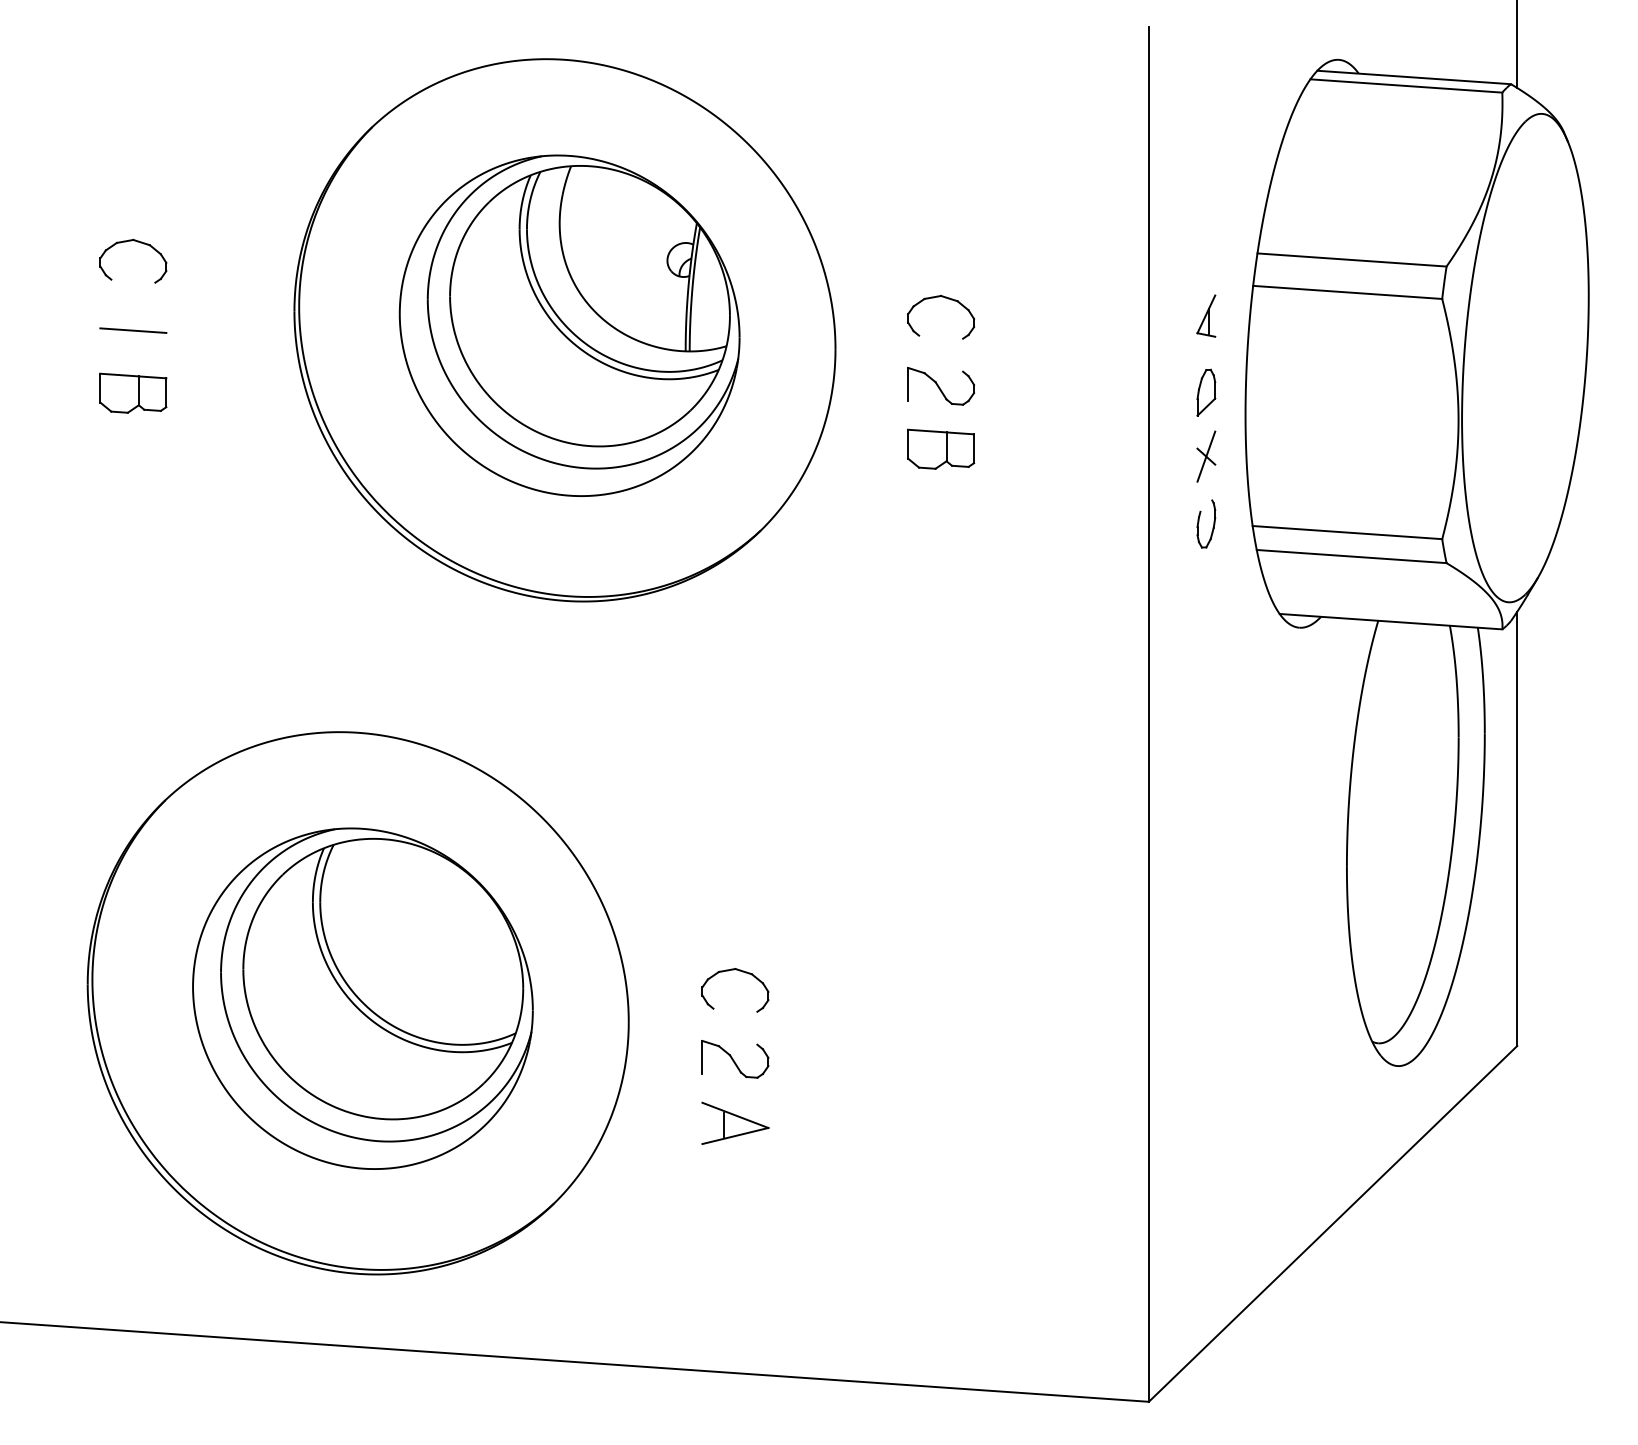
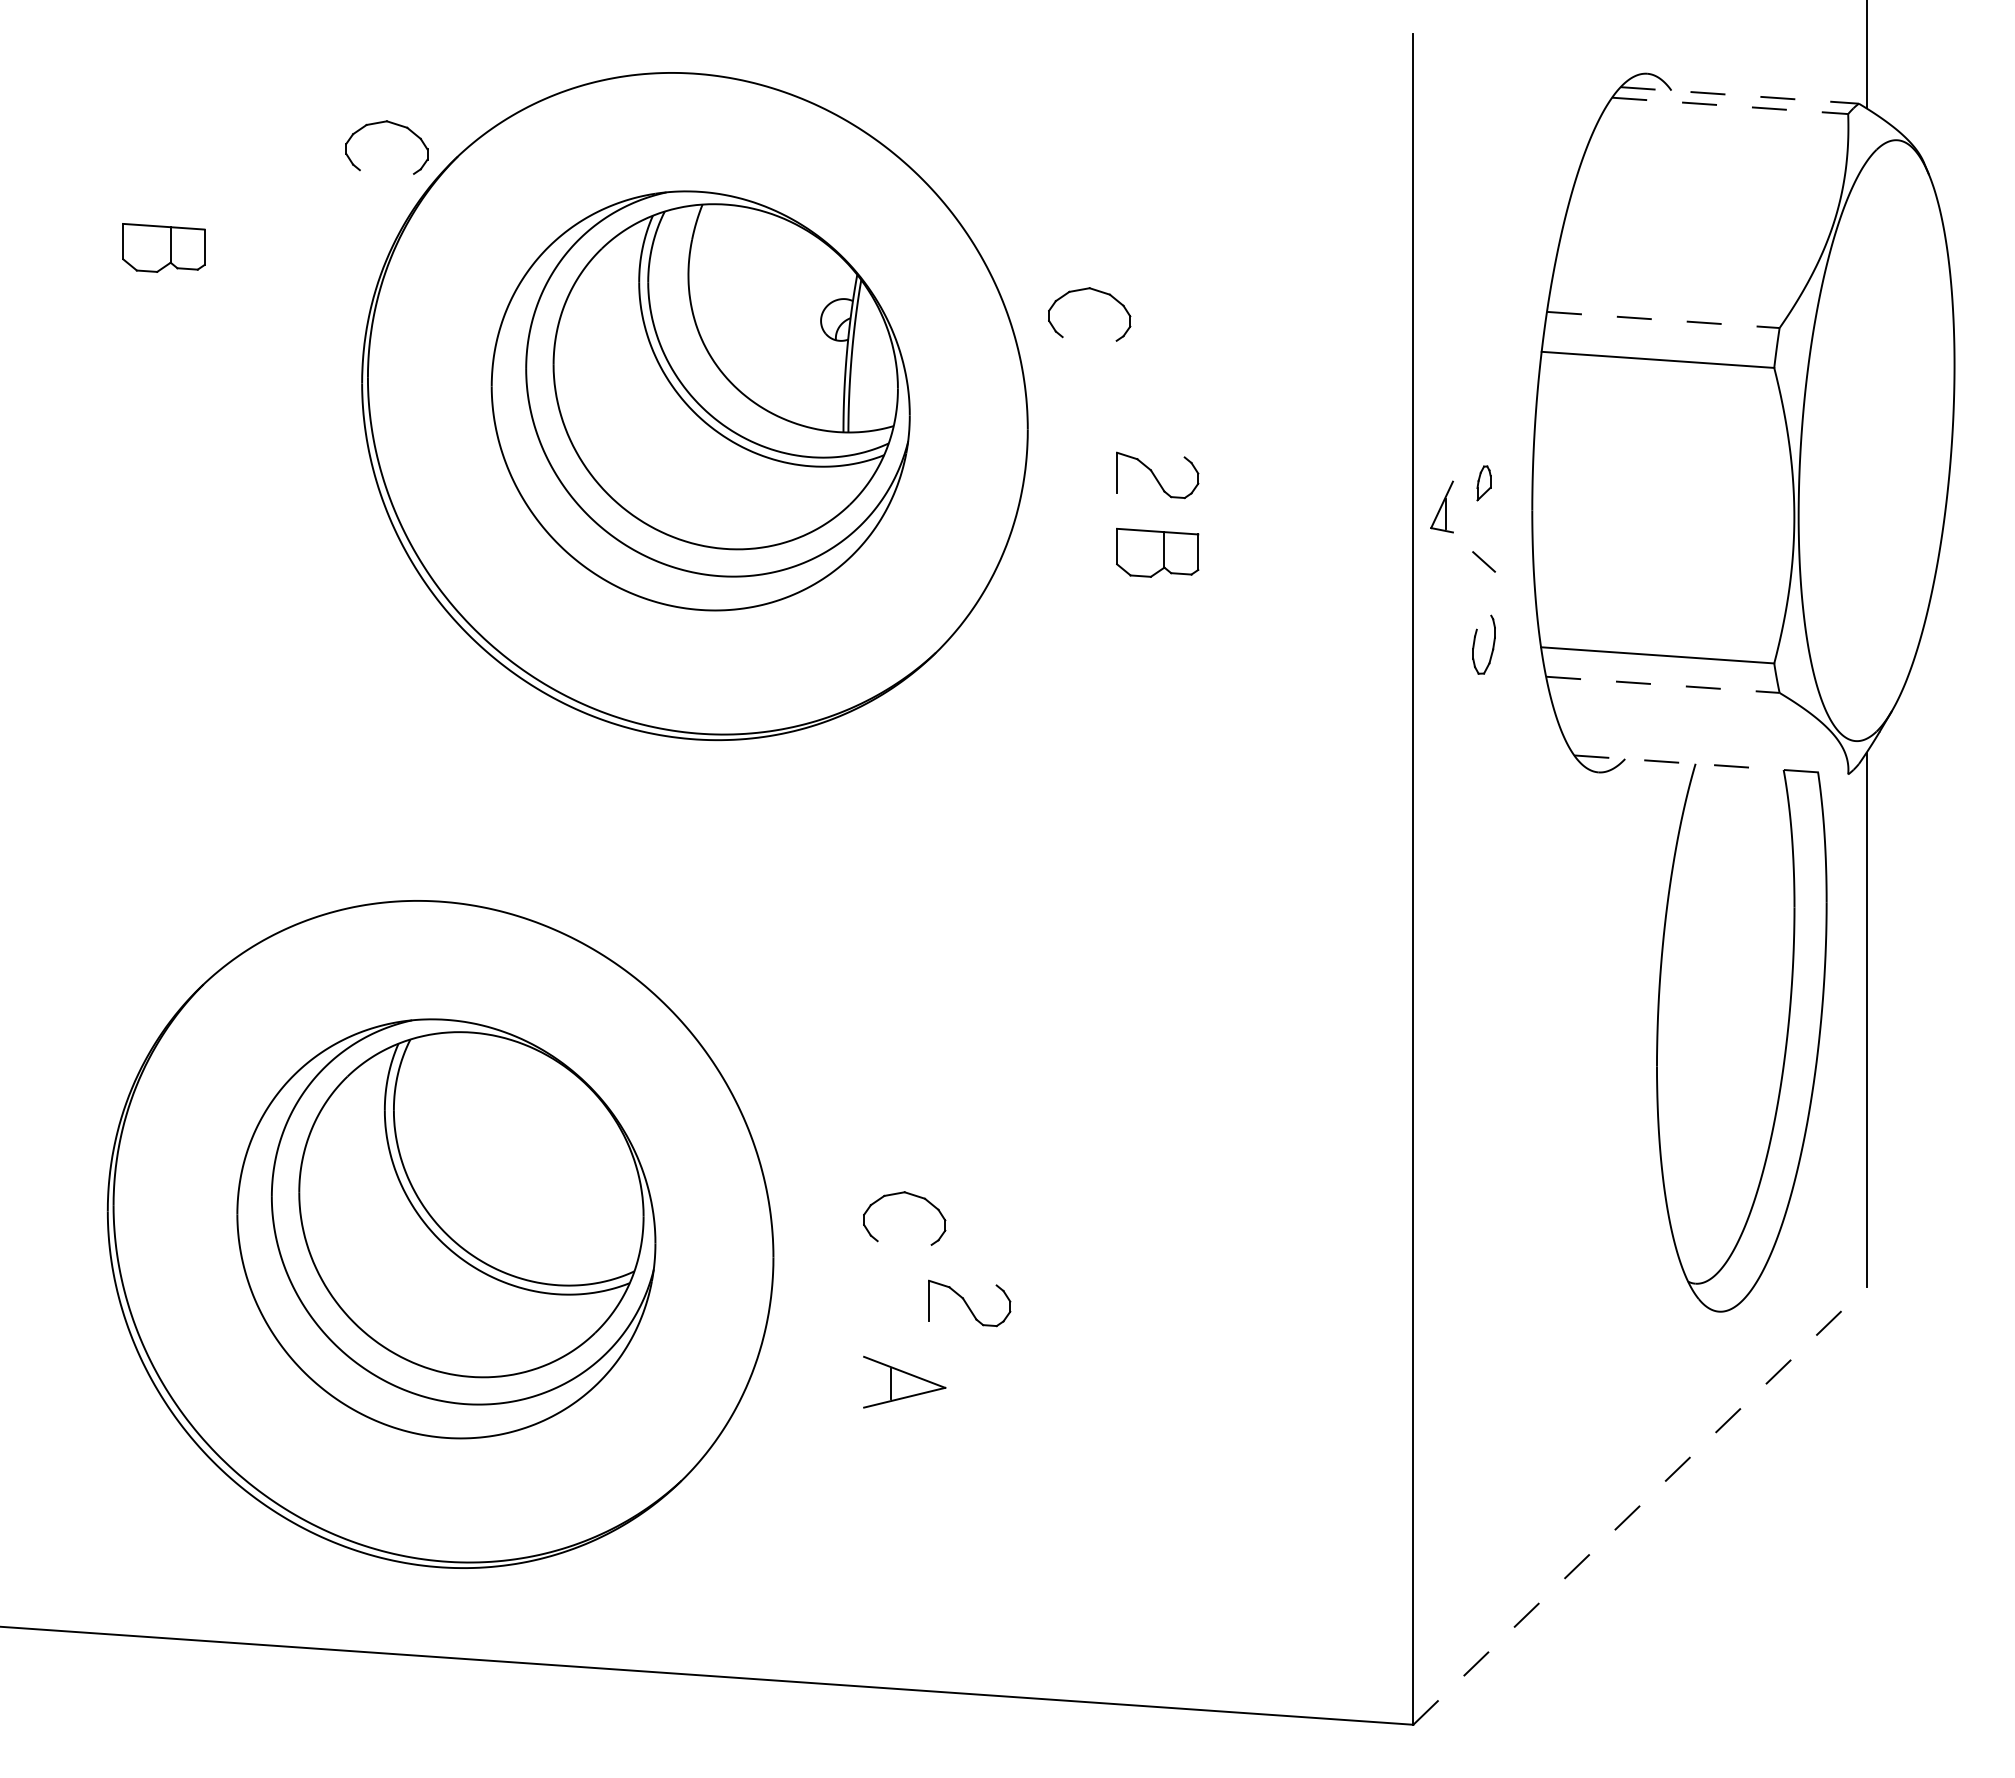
line: (1414, 77) -> (1740, 95), solid -> dashed
line: (1406, 85) -> (1730, 105), solid -> dashed
part: (138, 242) -> (393, 124), moved
line: (1352, 259) -> (1663, 319), solid -> dashed
part: (946, 298) -> (1096, 291), moved
part: (1205, 315) -> (1441, 506), moved
line: (132, 330) -> (163, 406), removed
part: (132, 392) -> (163, 247), moved
part: (1205, 392) -> (1483, 483), size x0.6
line: (1205, 456) -> (1483, 561), removed
line: (1352, 556) -> (1663, 684), solid -> dashed
line: (1391, 621) -> (1711, 764), solid -> dashed
part: (735, 1059) -> (969, 1303), moved
line: (1333, 1223) -> (1640, 1505), solid -> dashed

